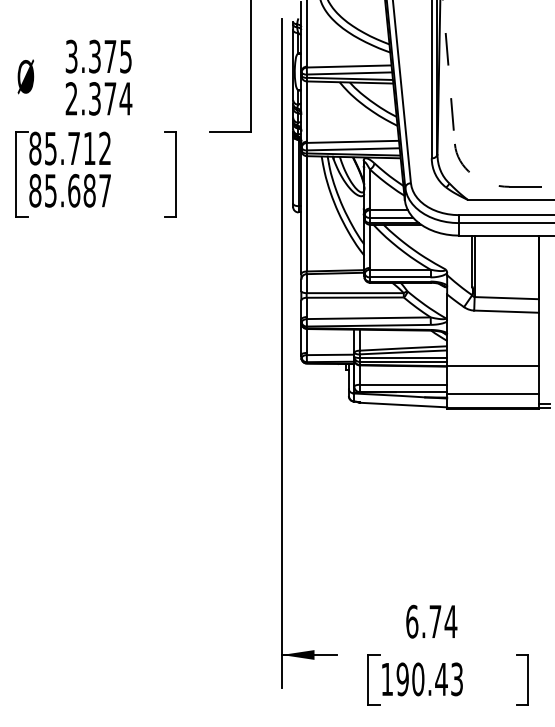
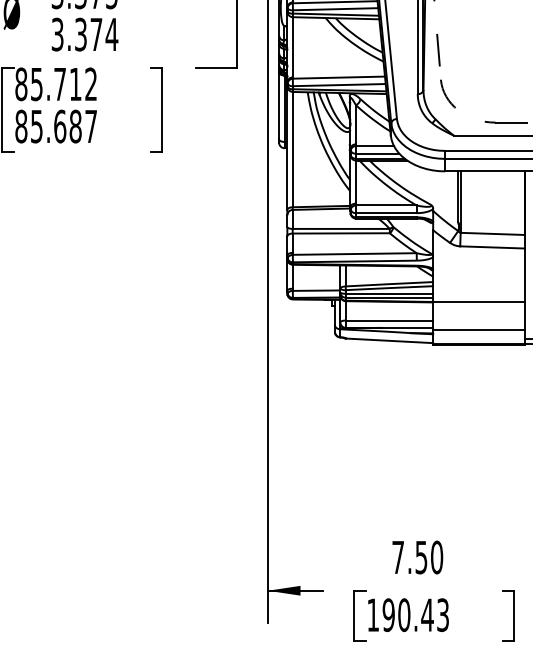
text: (71, 98) -> (57, 34), 2.374 -> 3.374
text: (431, 621) -> (417, 557), 6.74 -> 7.50

